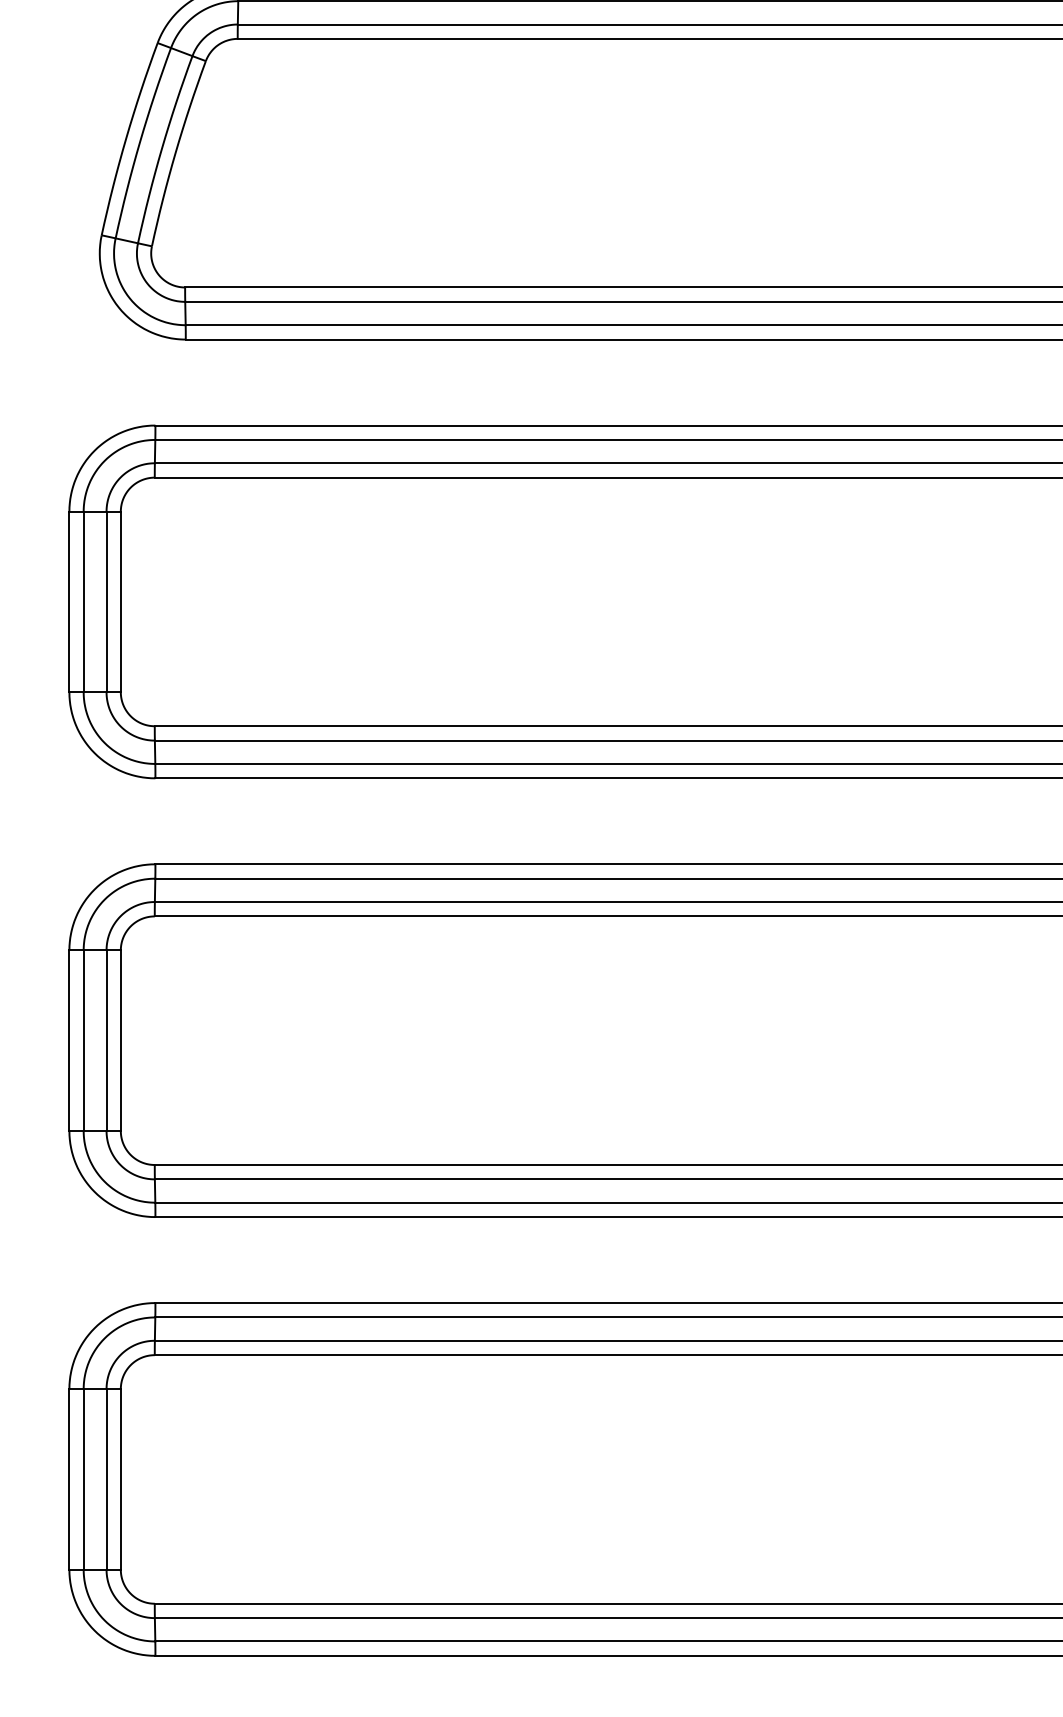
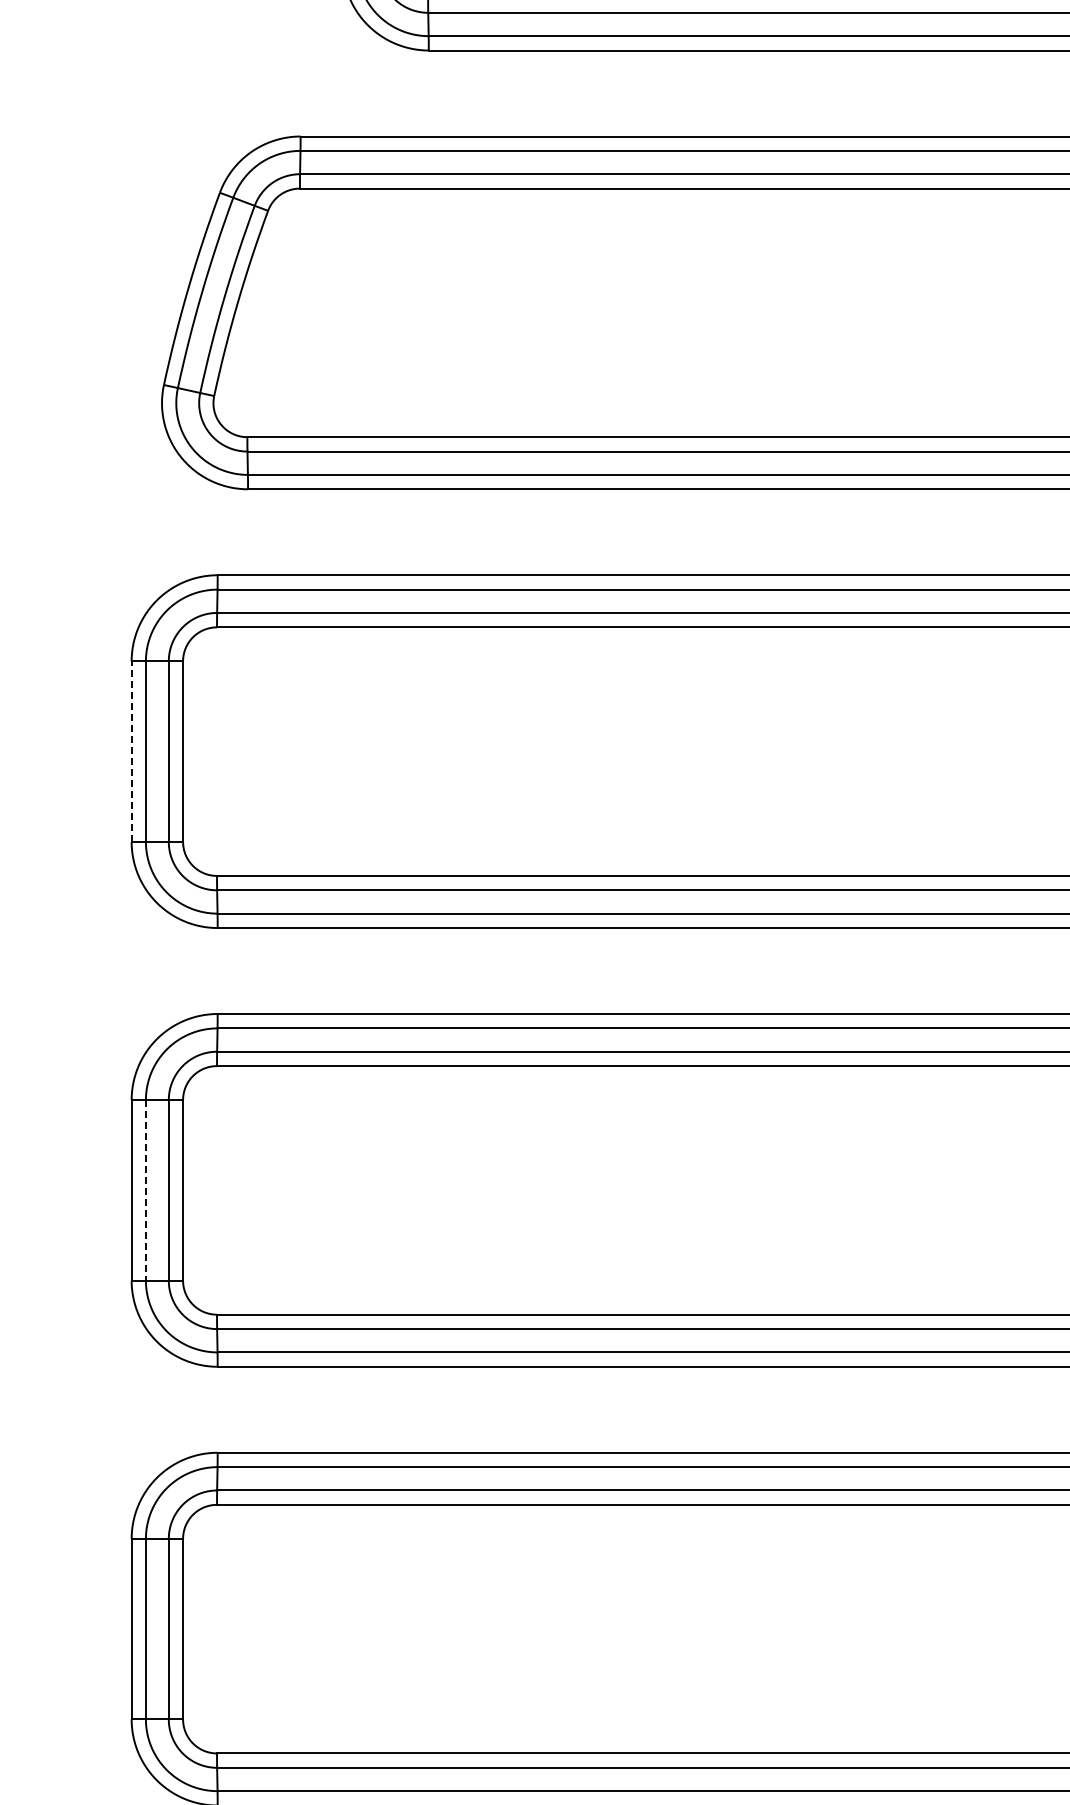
line: (69, 601) -> (131, 751), solid -> dashed
line: (83, 1040) -> (145, 1190), solid -> dashed

